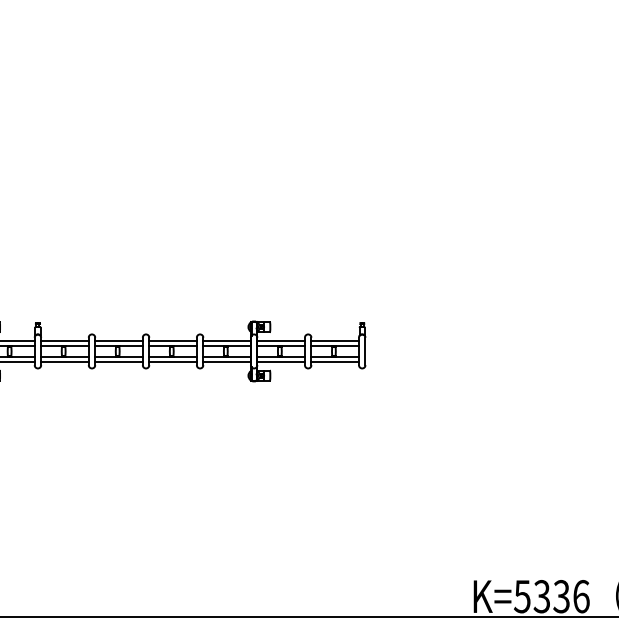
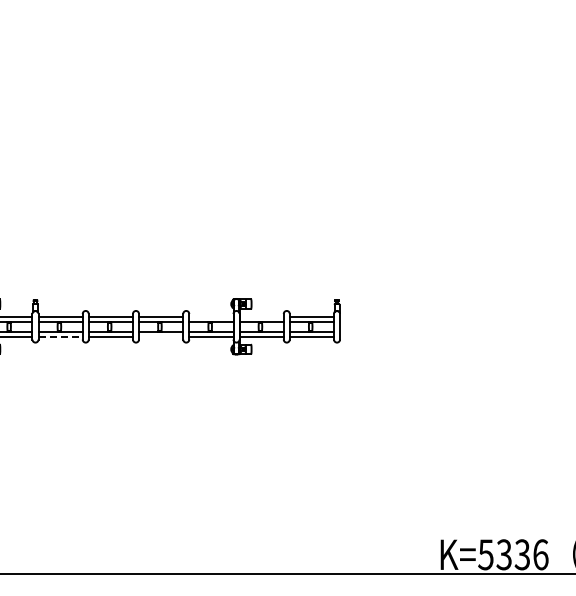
line: (227, 340) -> (211, 316), removed
line: (281, 340) -> (261, 316), removed
line: (65, 361) -> (61, 336), solid -> dashed
line: (173, 361) -> (161, 336), removed

